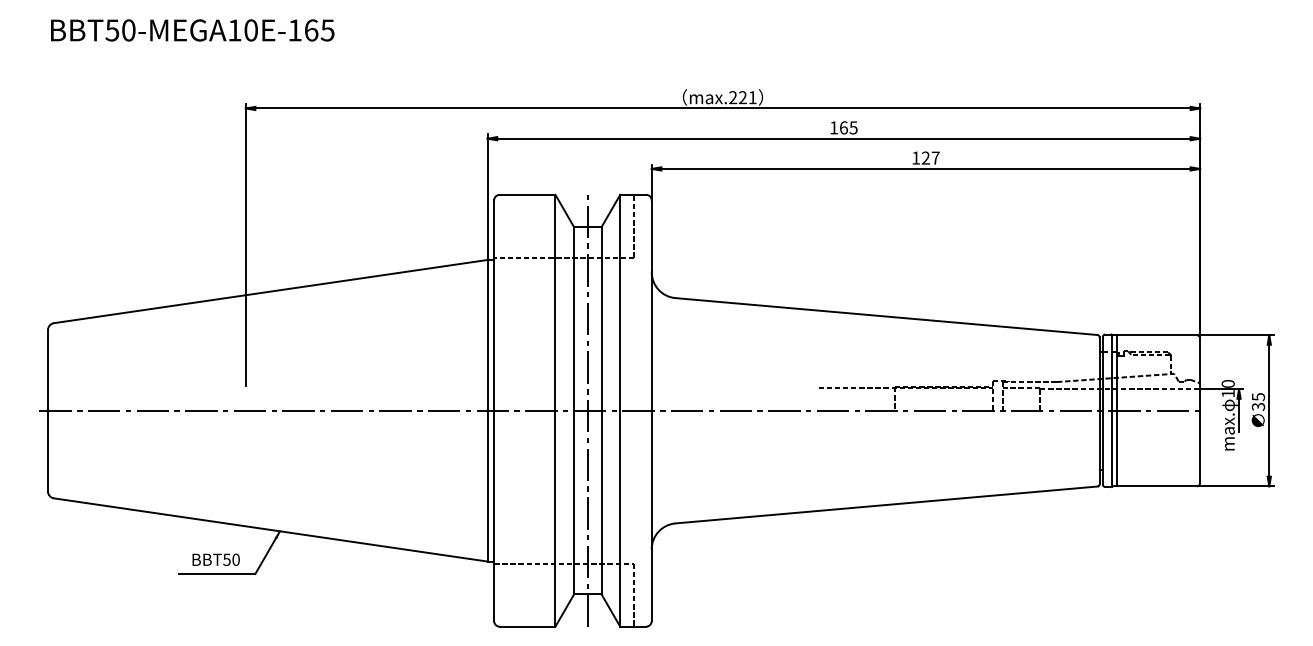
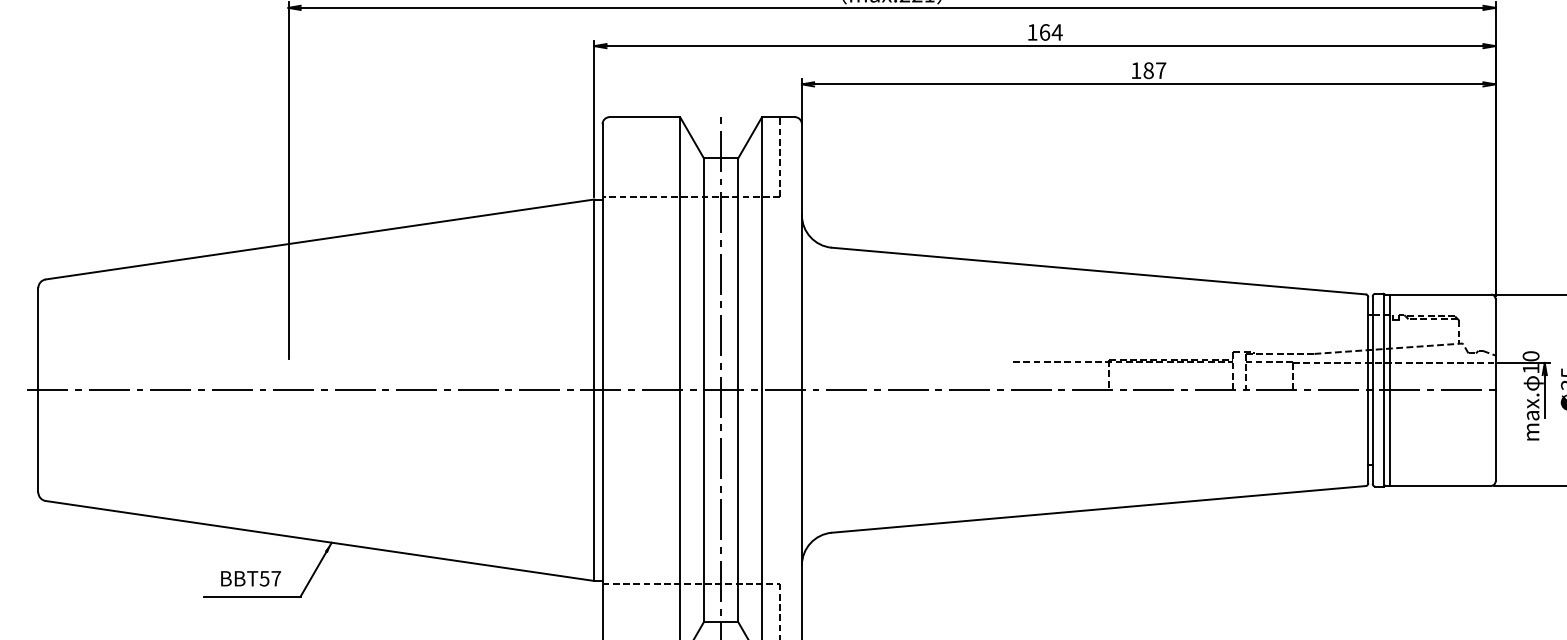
text: (853, 127) -> (1057, 31), 165 -> 164
text: (925, 157) -> (1148, 69), 127 -> 187
text: (235, 559) -> (275, 578), BBT50 -> BBT57

